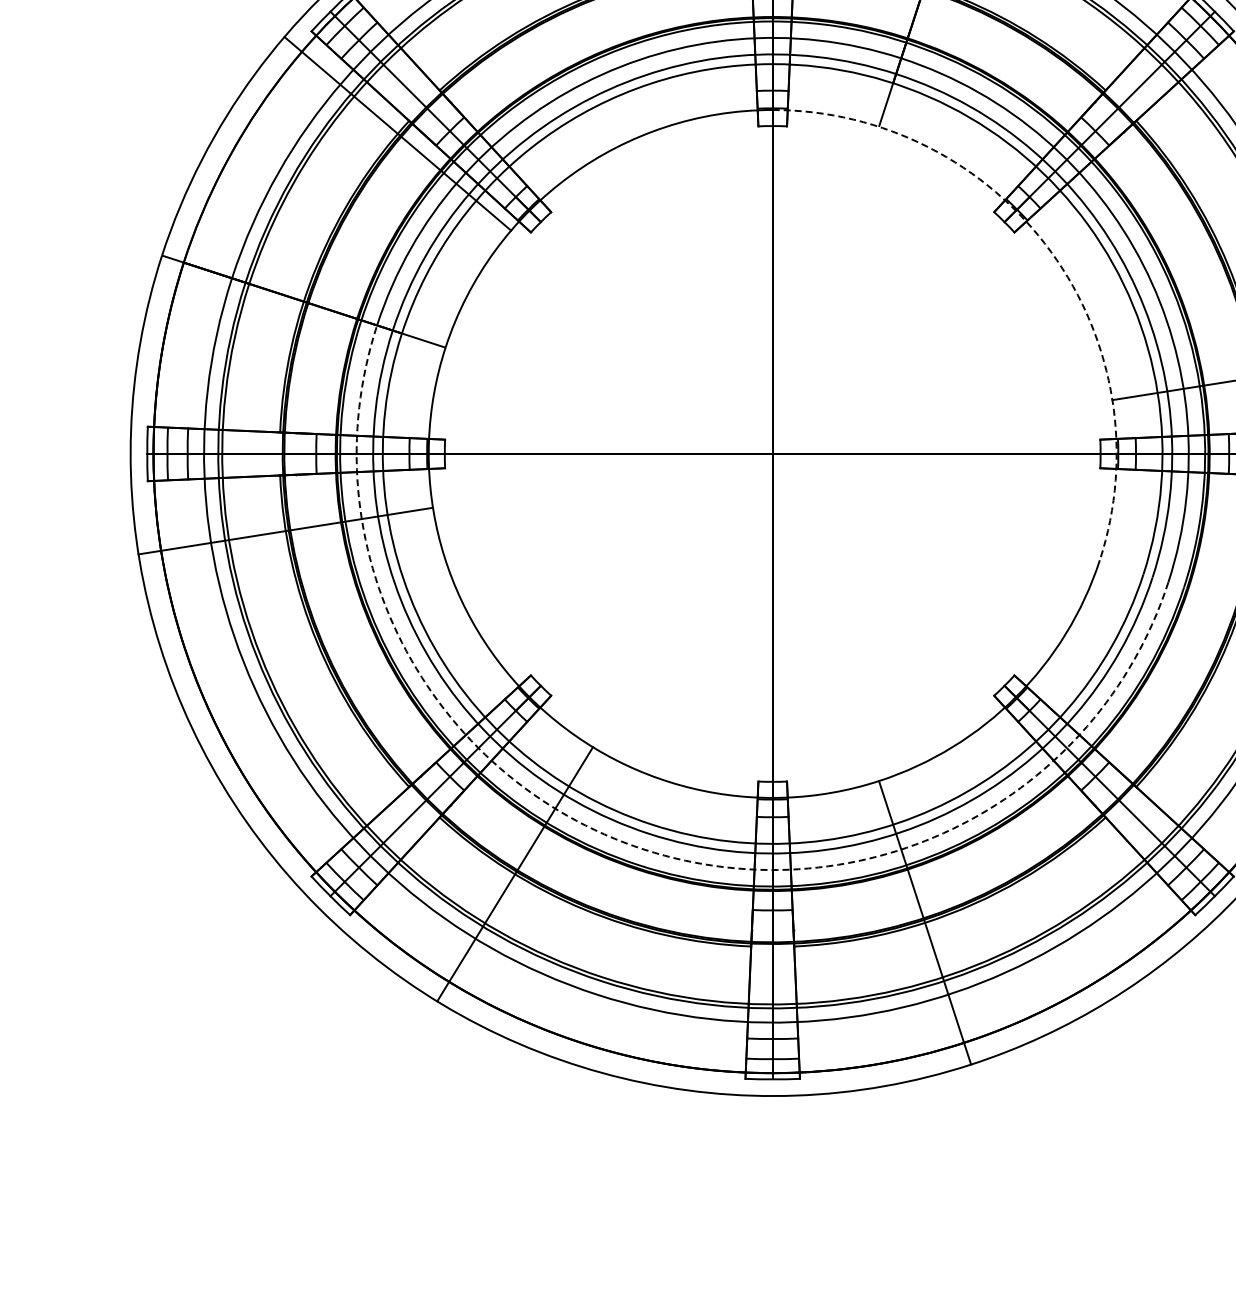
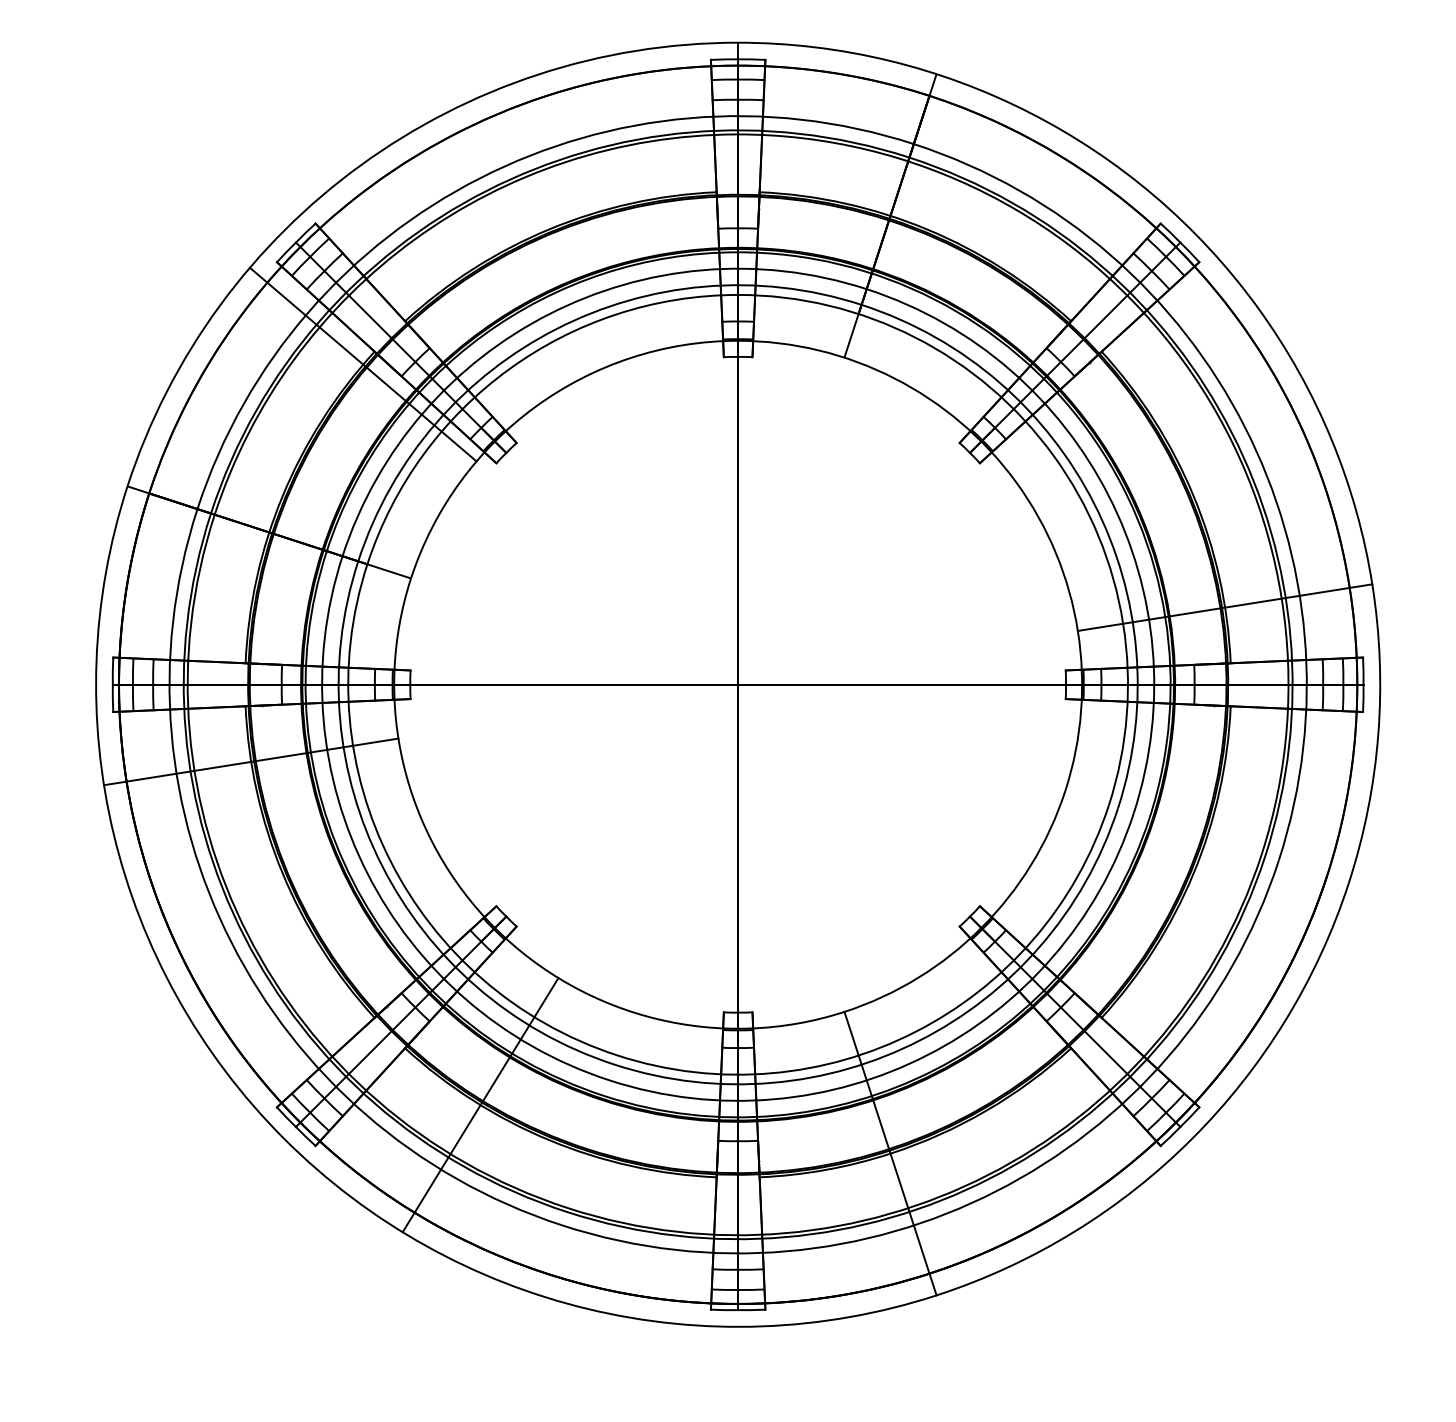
arc: (1051, 251) -> (1016, 482), dashed -> solid
arc: (644, 849) -> (609, 1080), dashed -> solid

